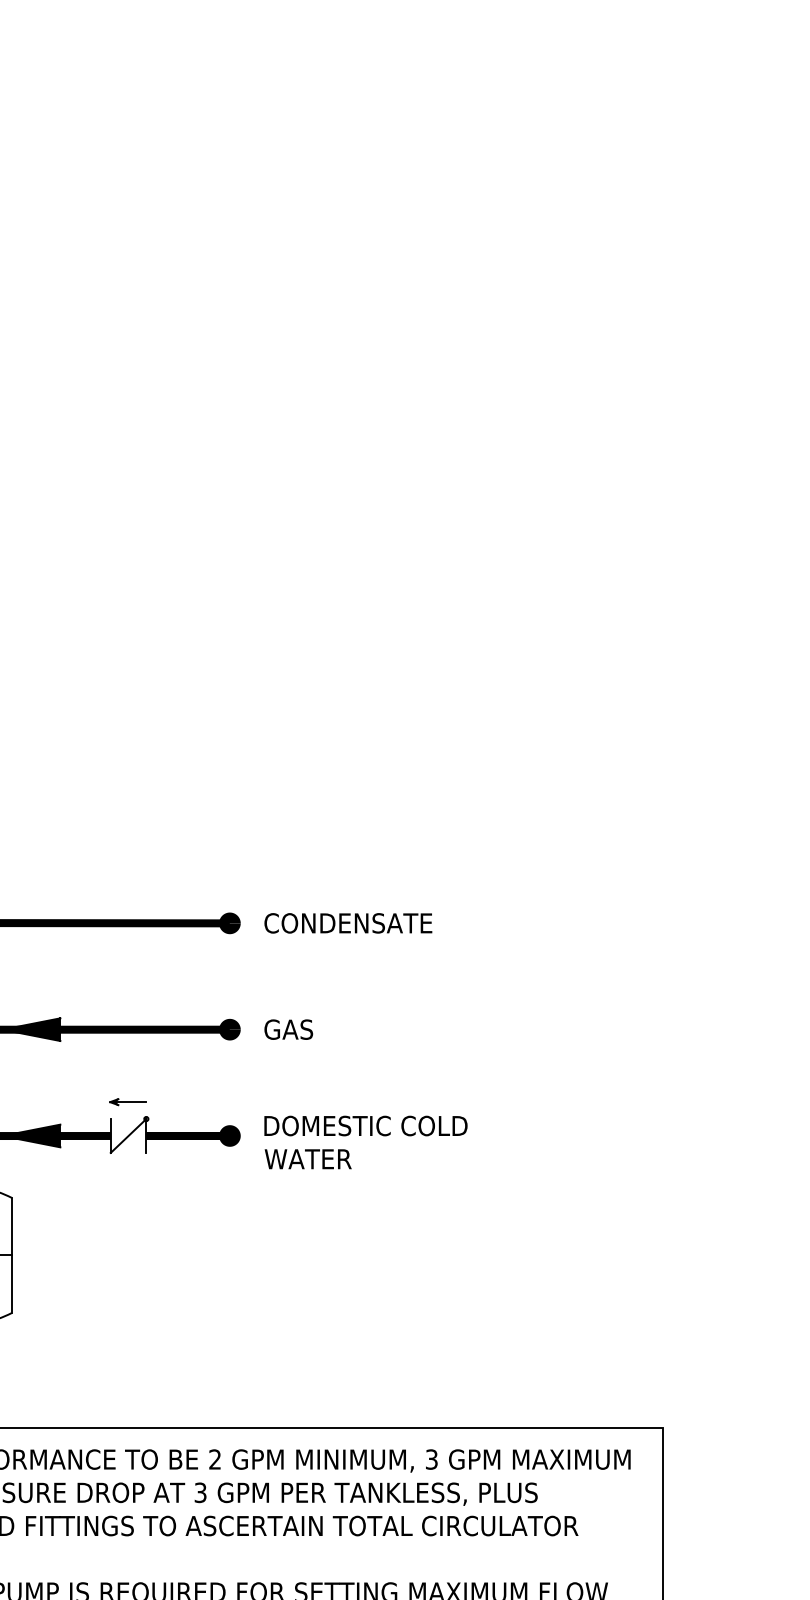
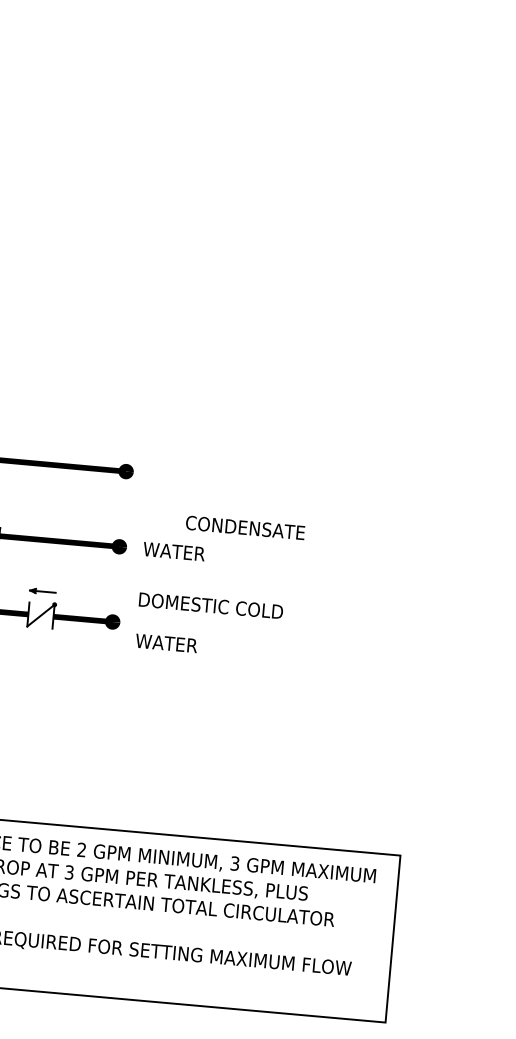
text: (348, 923) -> (245, 528), moved
text: (307, 1029) -> (174, 551), GAS -> WATER
text: (365, 1125) -> (210, 605), moved

